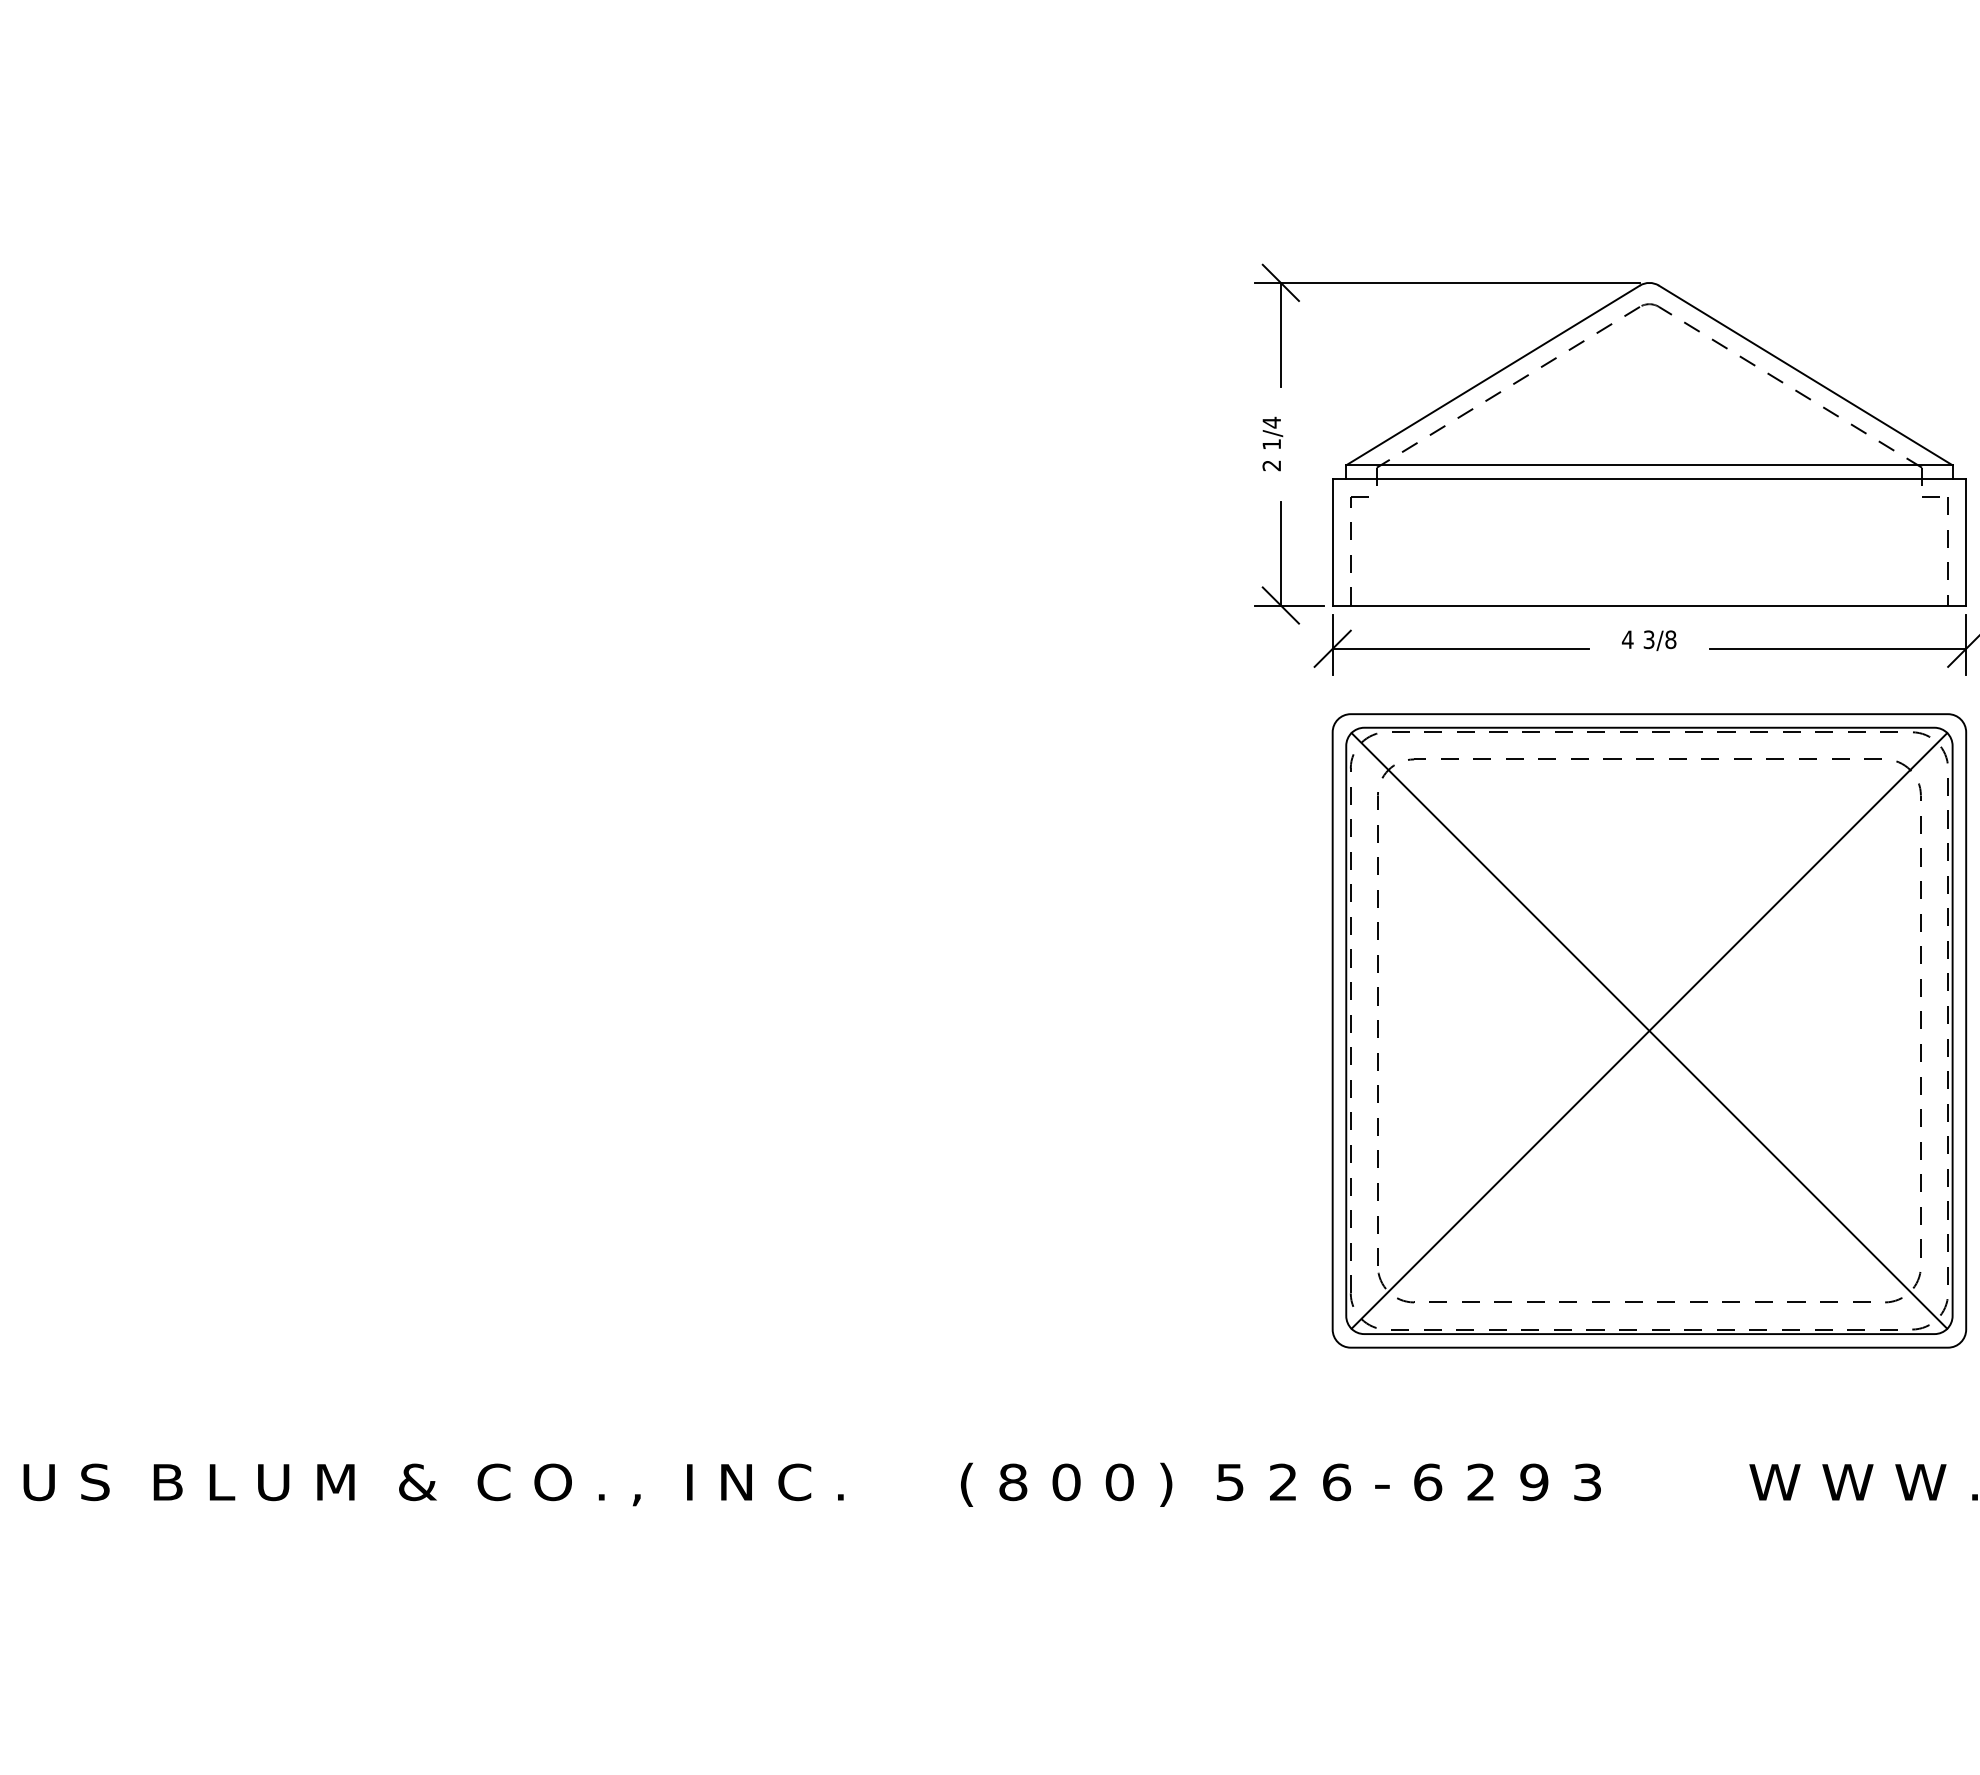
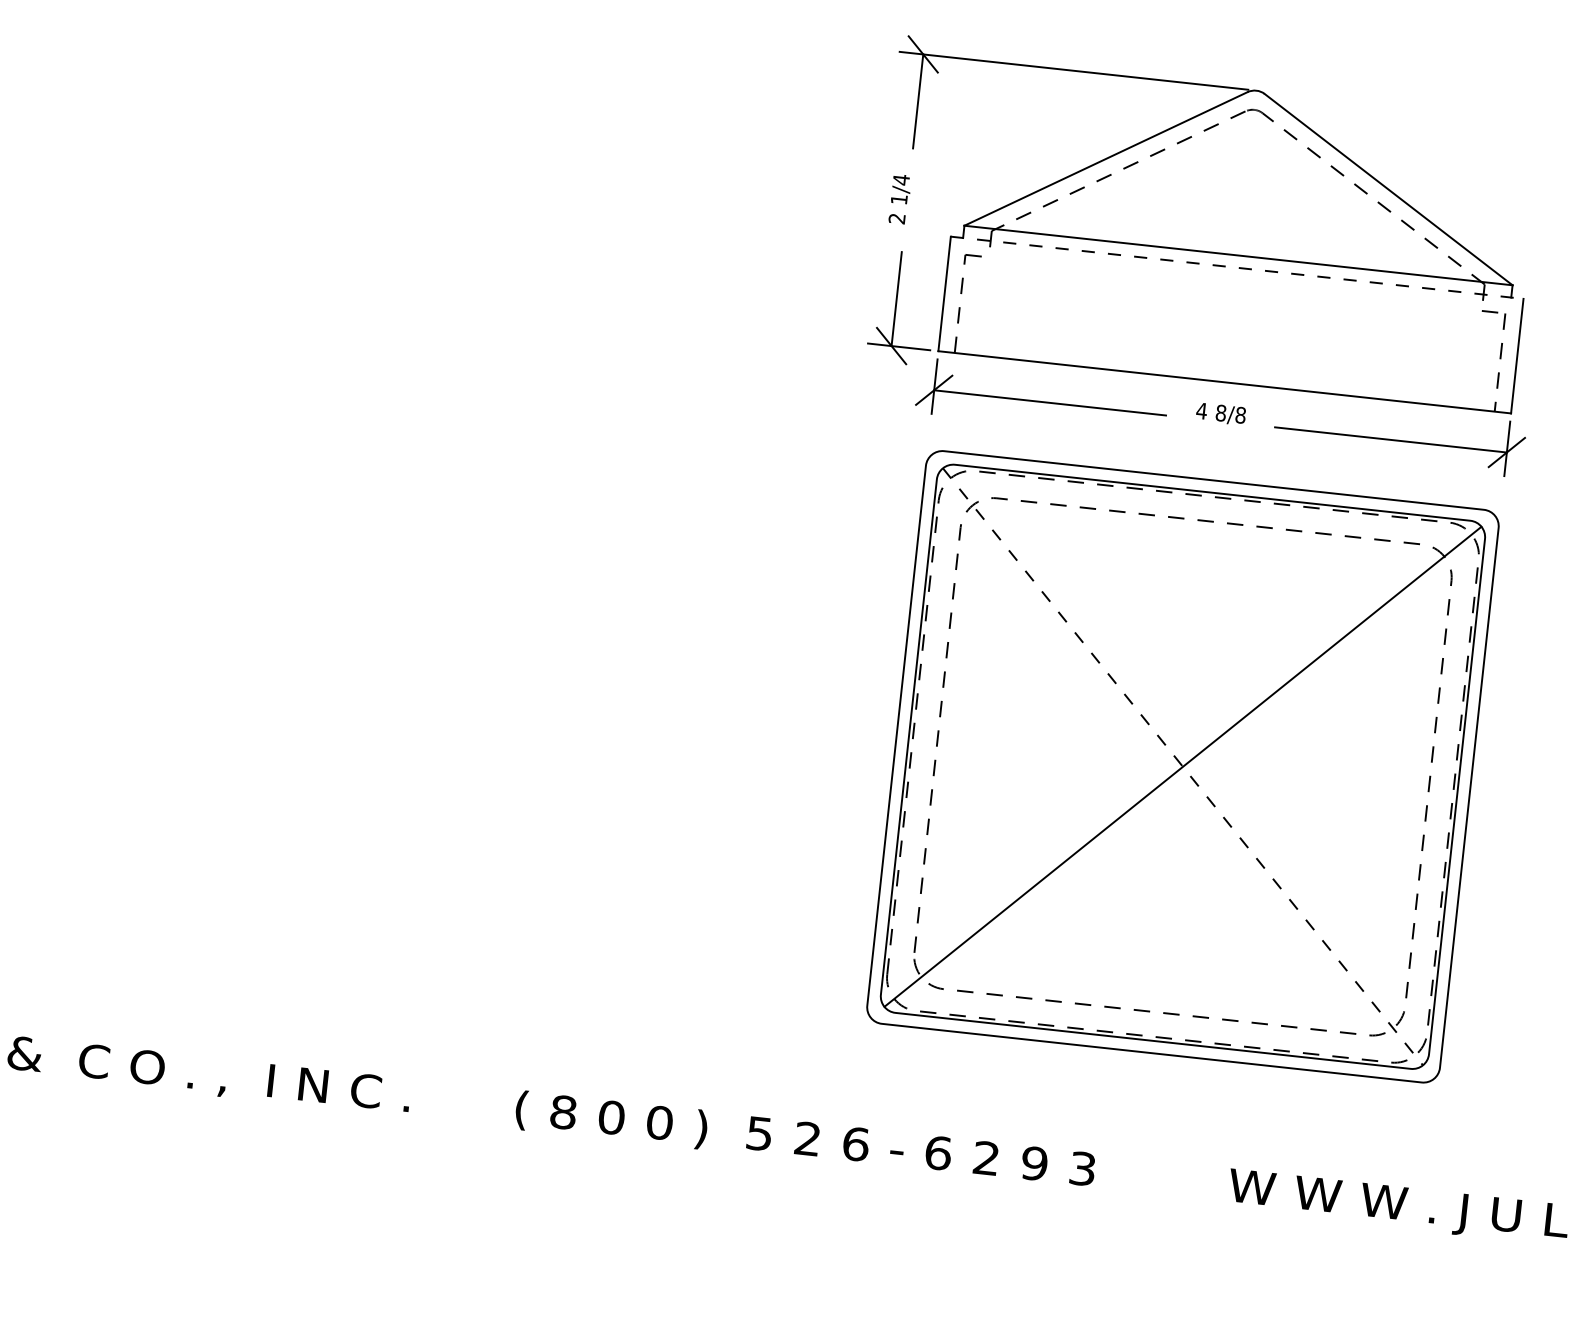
line: (1649, 478) -> (1237, 267), solid -> dashed
text: (1648, 639) -> (1220, 412), 3/8 -> 8/8
line: (1649, 1031) -> (1182, 767), solid -> dashed

